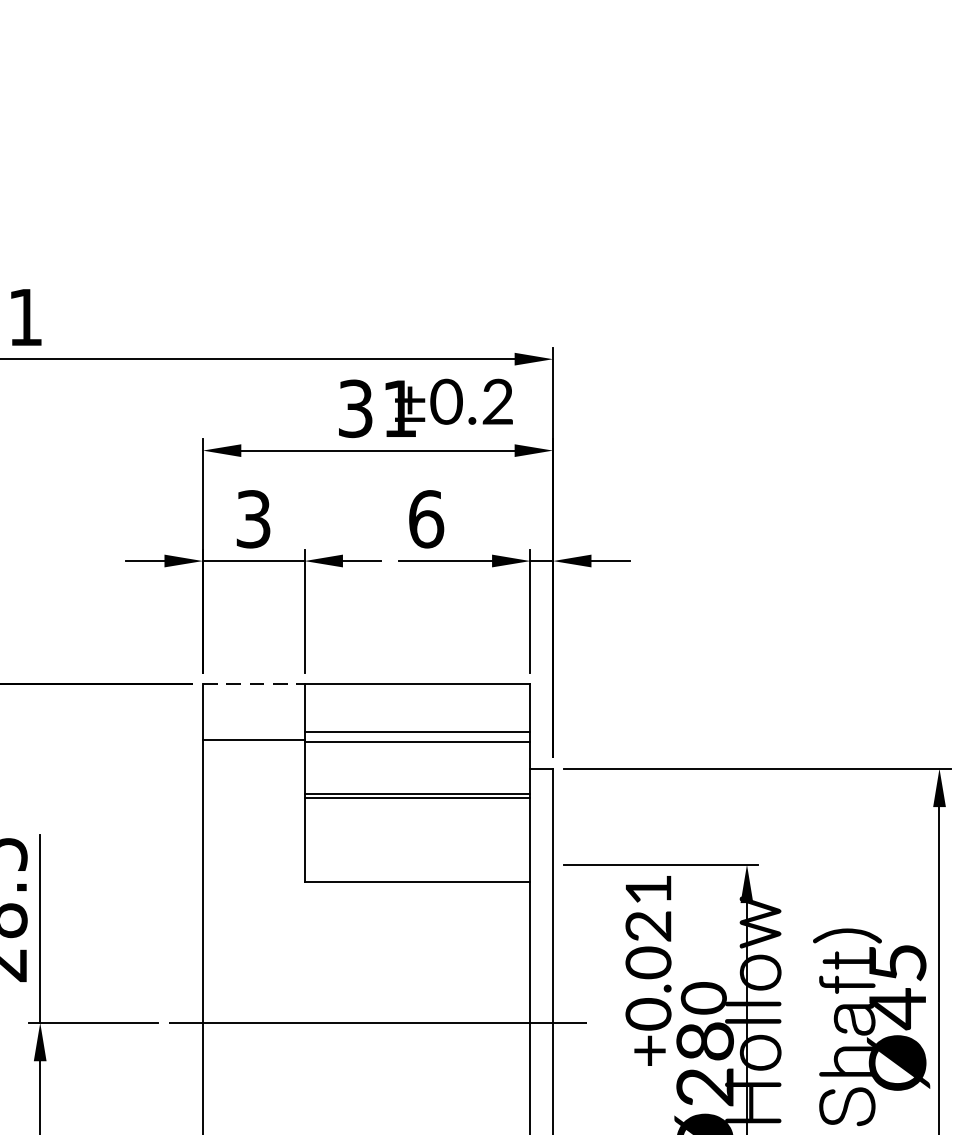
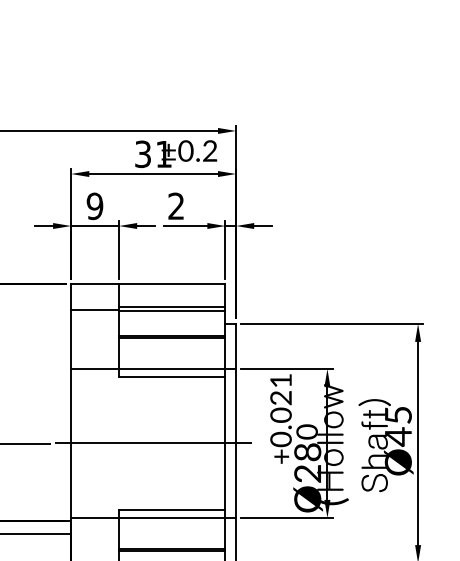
text: (252, 517) -> (94, 205), 3 -> 9
text: (426, 519) -> (176, 206), 6 -> 2
line: (254, 683) -> (95, 283), dashed -> solid
line: (377, 865) -> (153, 369), added

